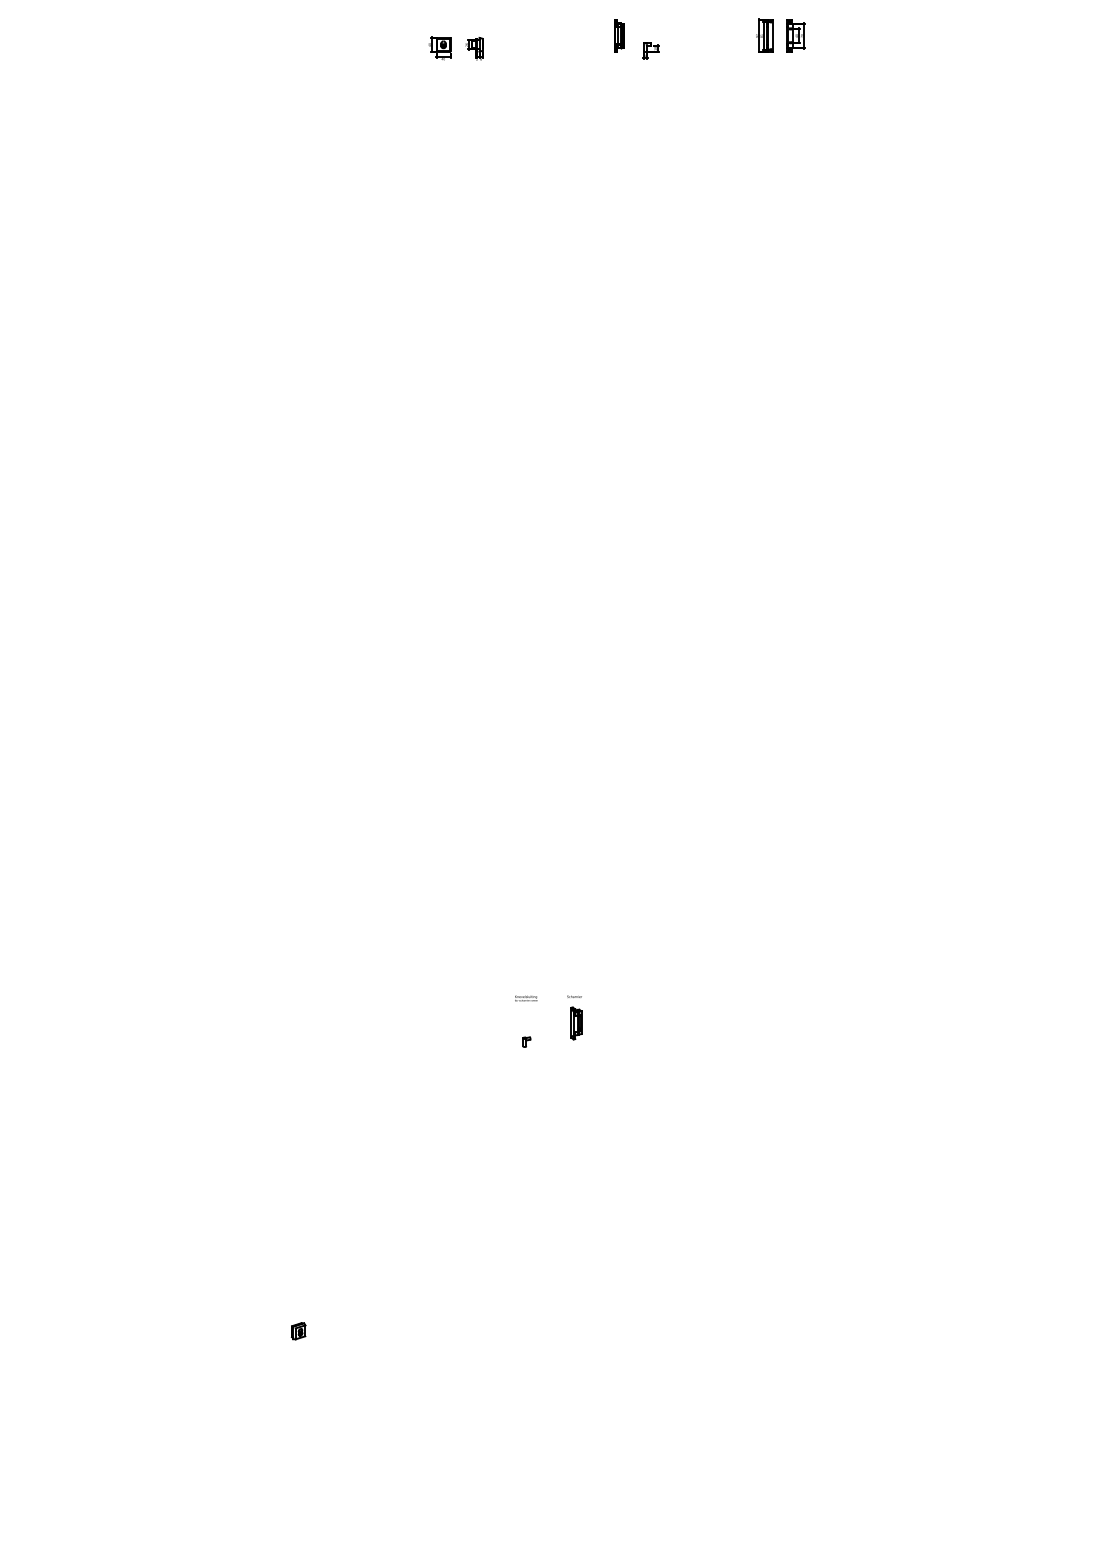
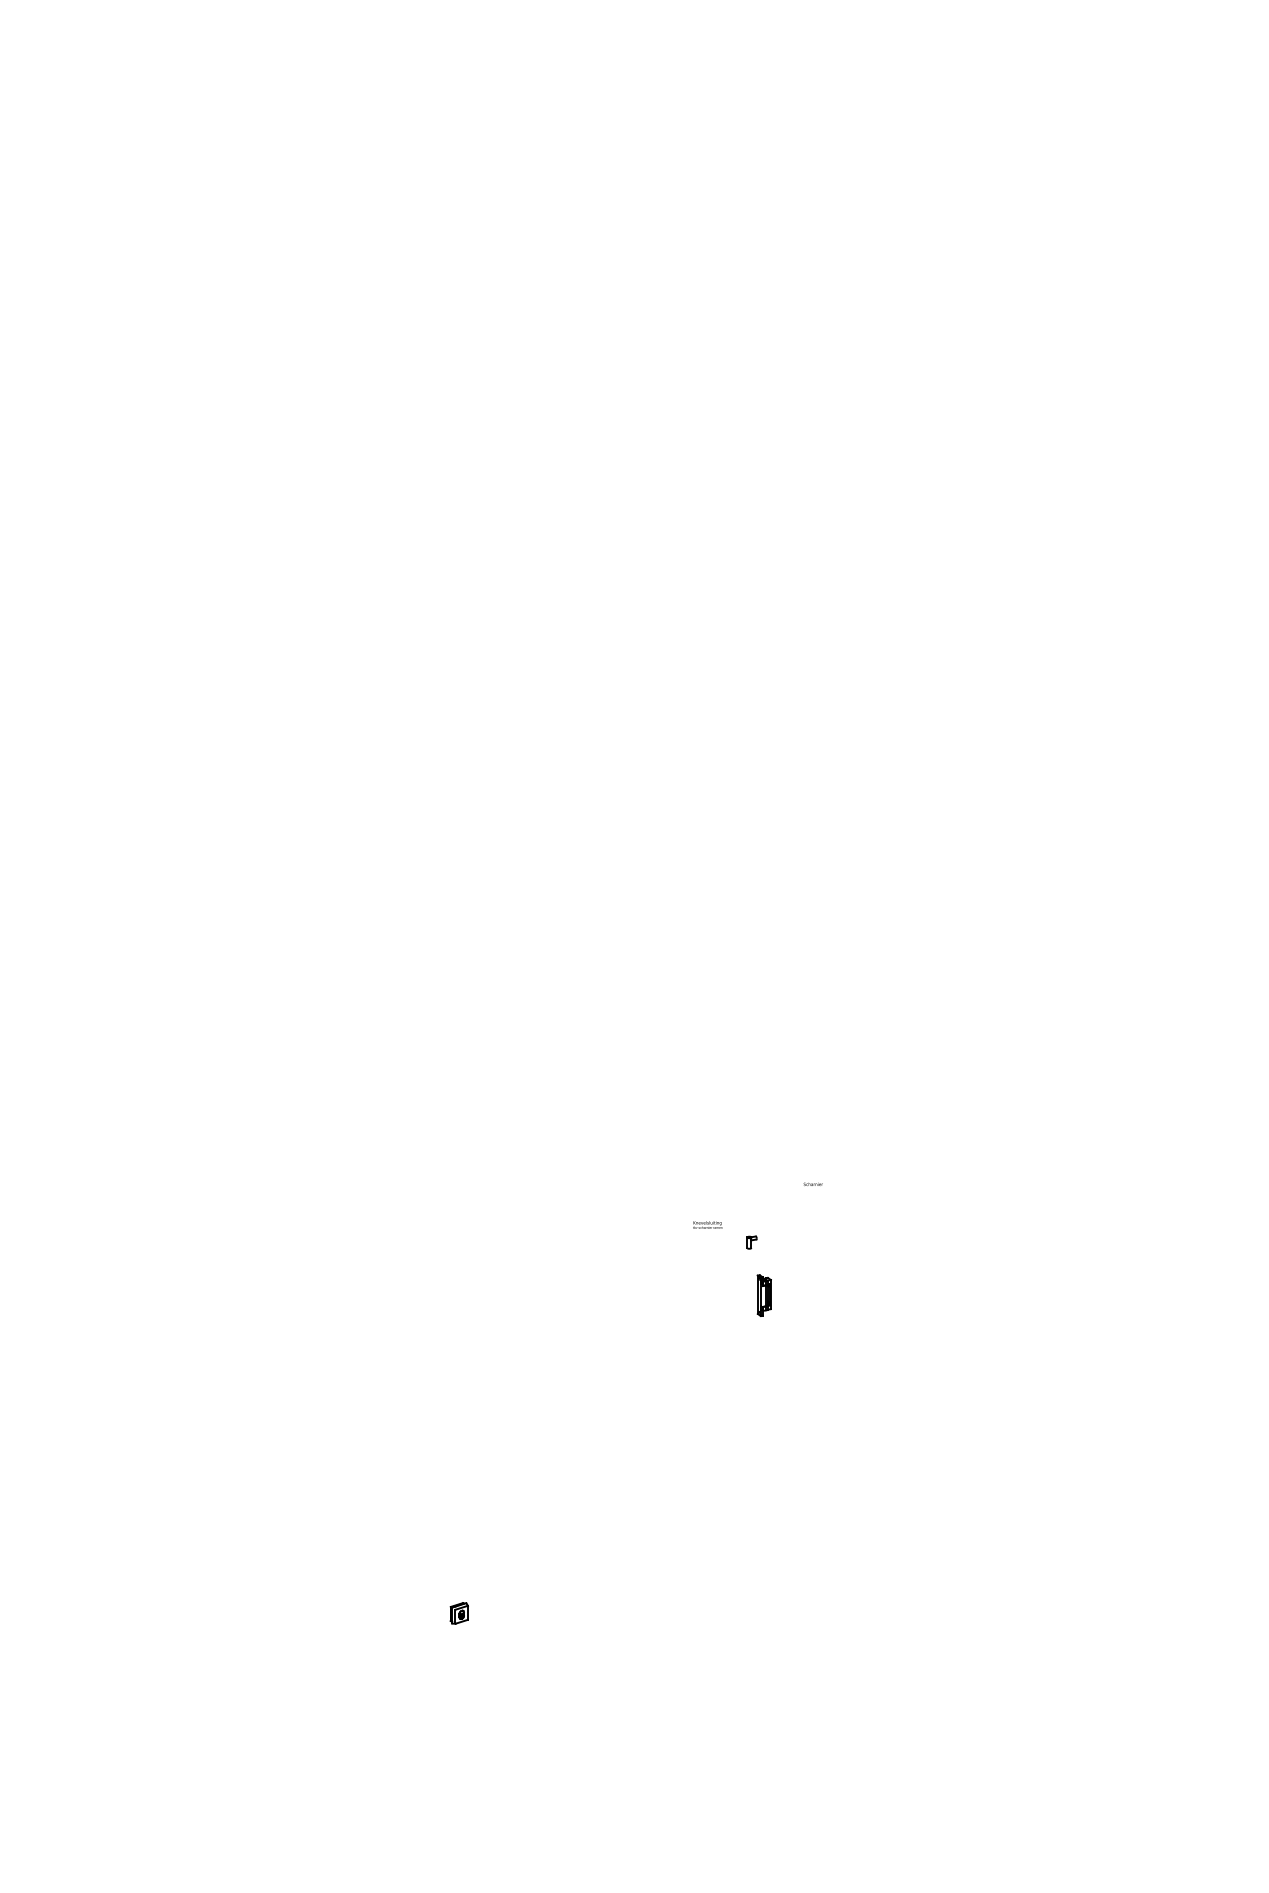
text: (526, 998) -> (707, 1225), moved
part: (576, 1023) -> (764, 1295), moved

